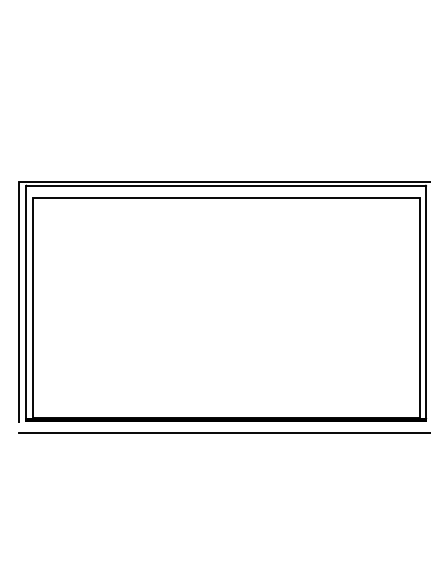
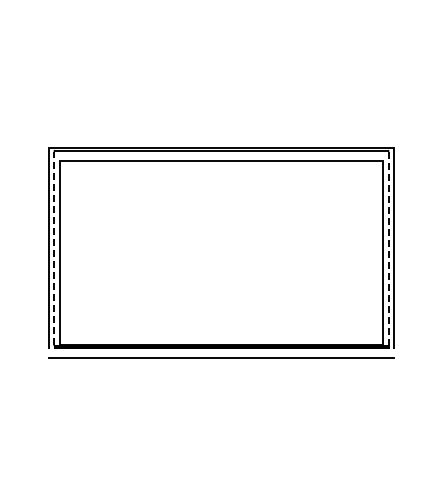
line: (26, 302) -> (54, 248), solid -> dashed
line: (426, 302) -> (388, 248), solid -> dashed

